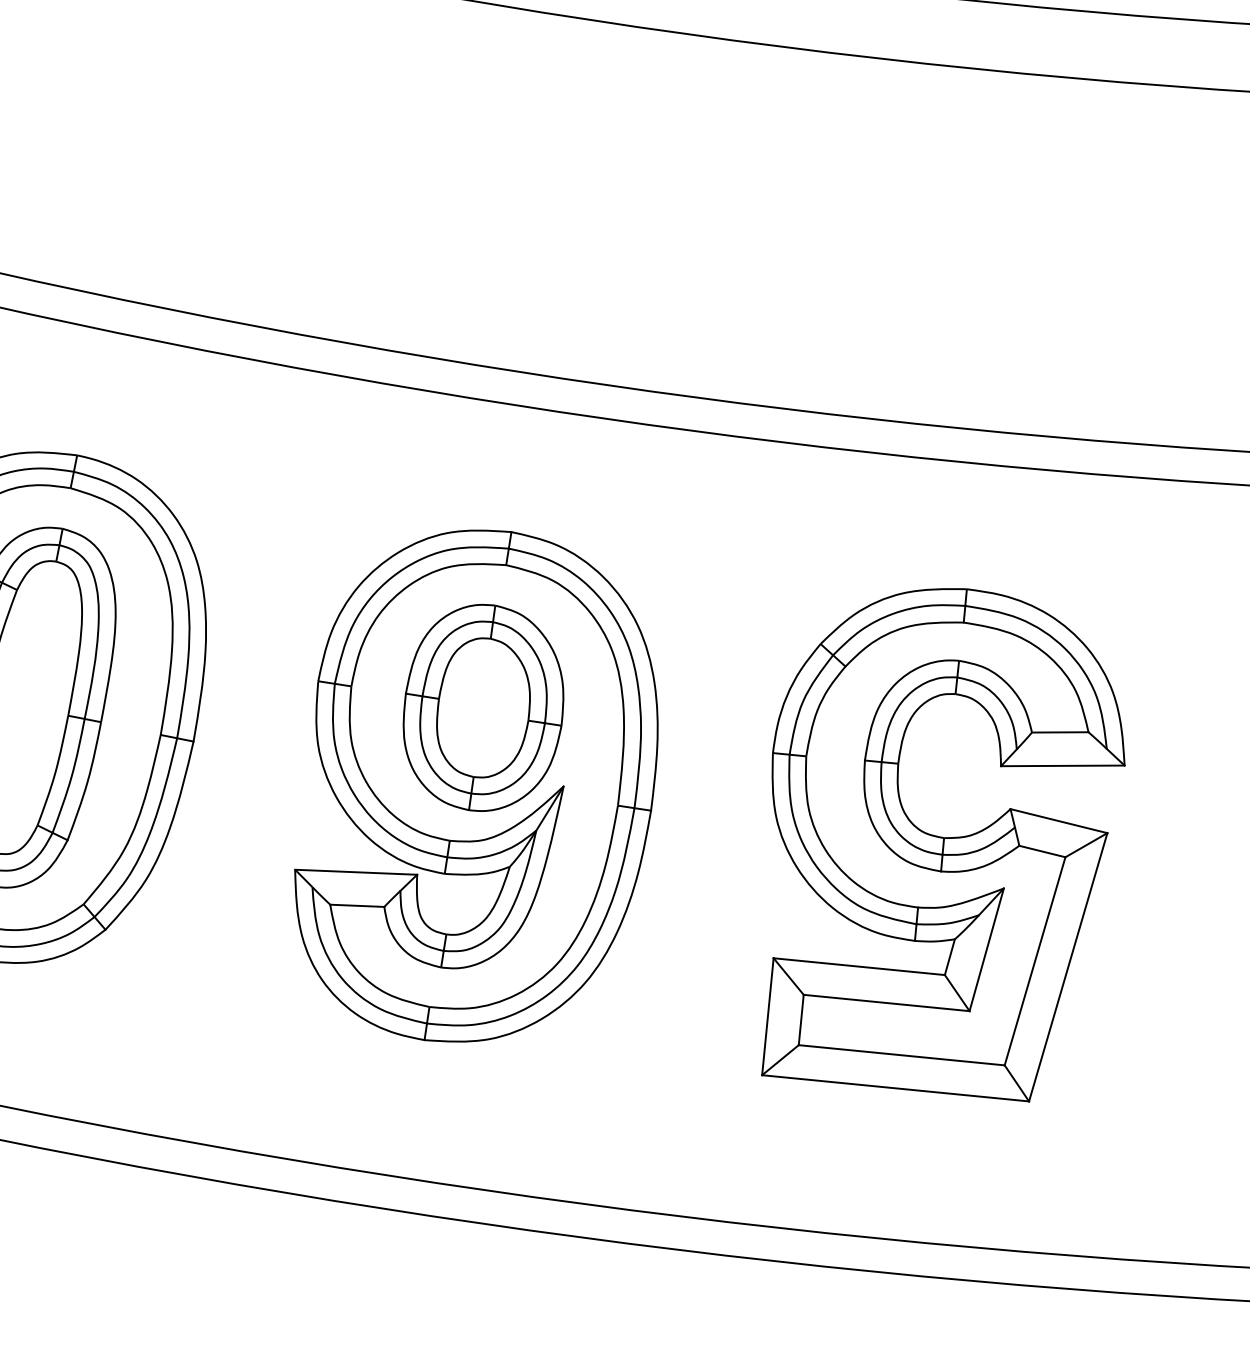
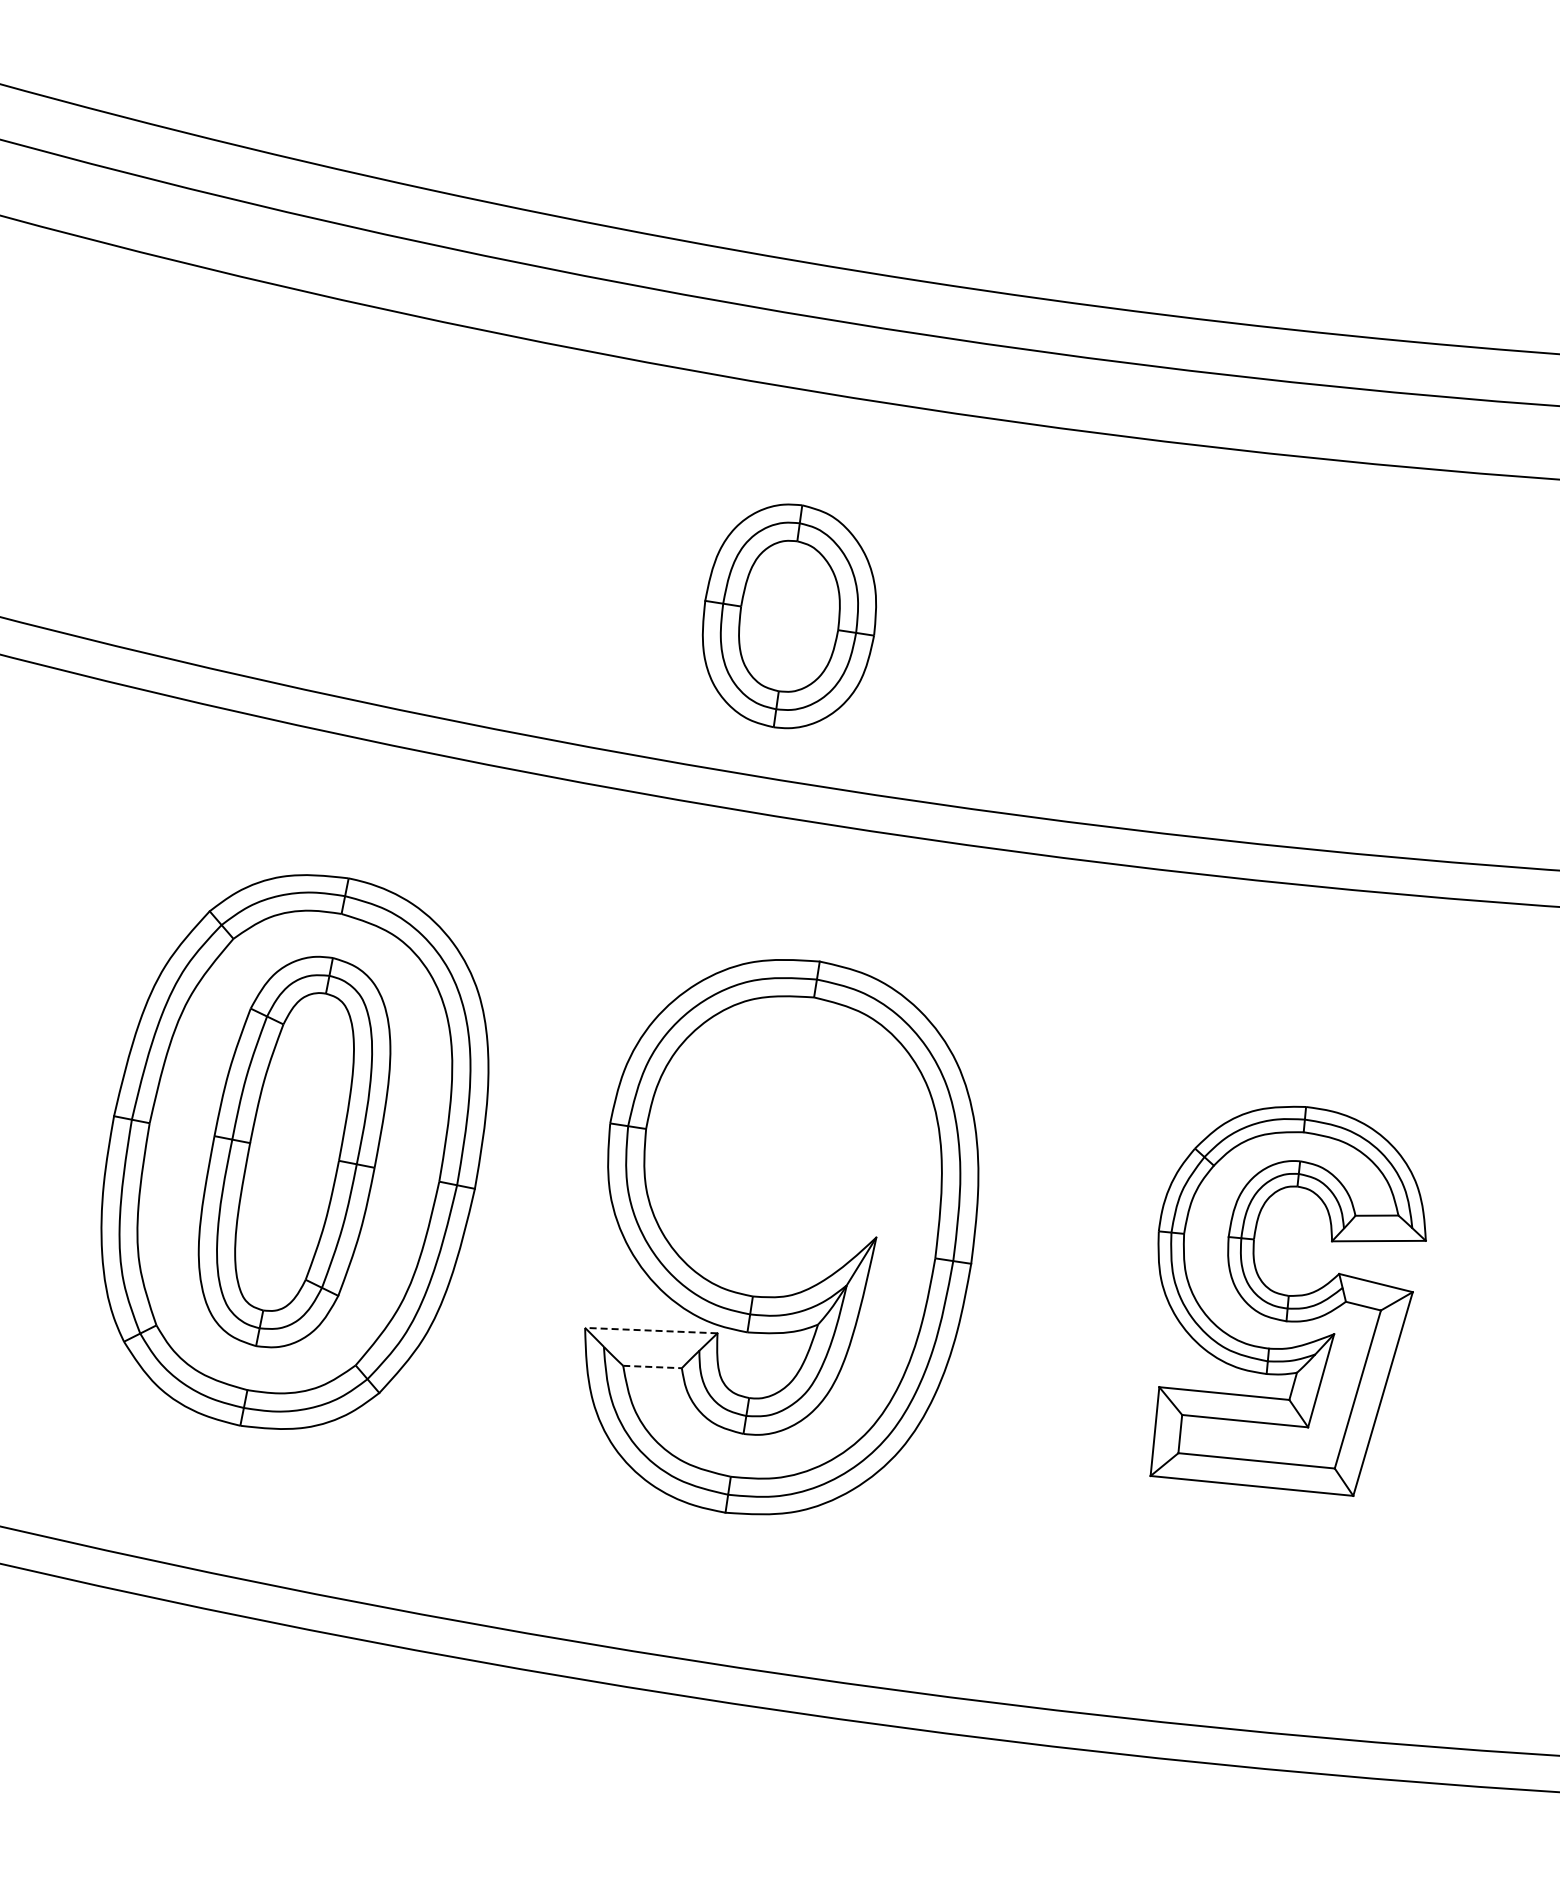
part: (482, 708) -> (788, 616), moved
part: (942, 845) -> (1287, 1301), size x0.7
line: (355, 872) -> (650, 1330), solid -> dashed
line: (358, 906) -> (653, 1367), solid -> dashed

